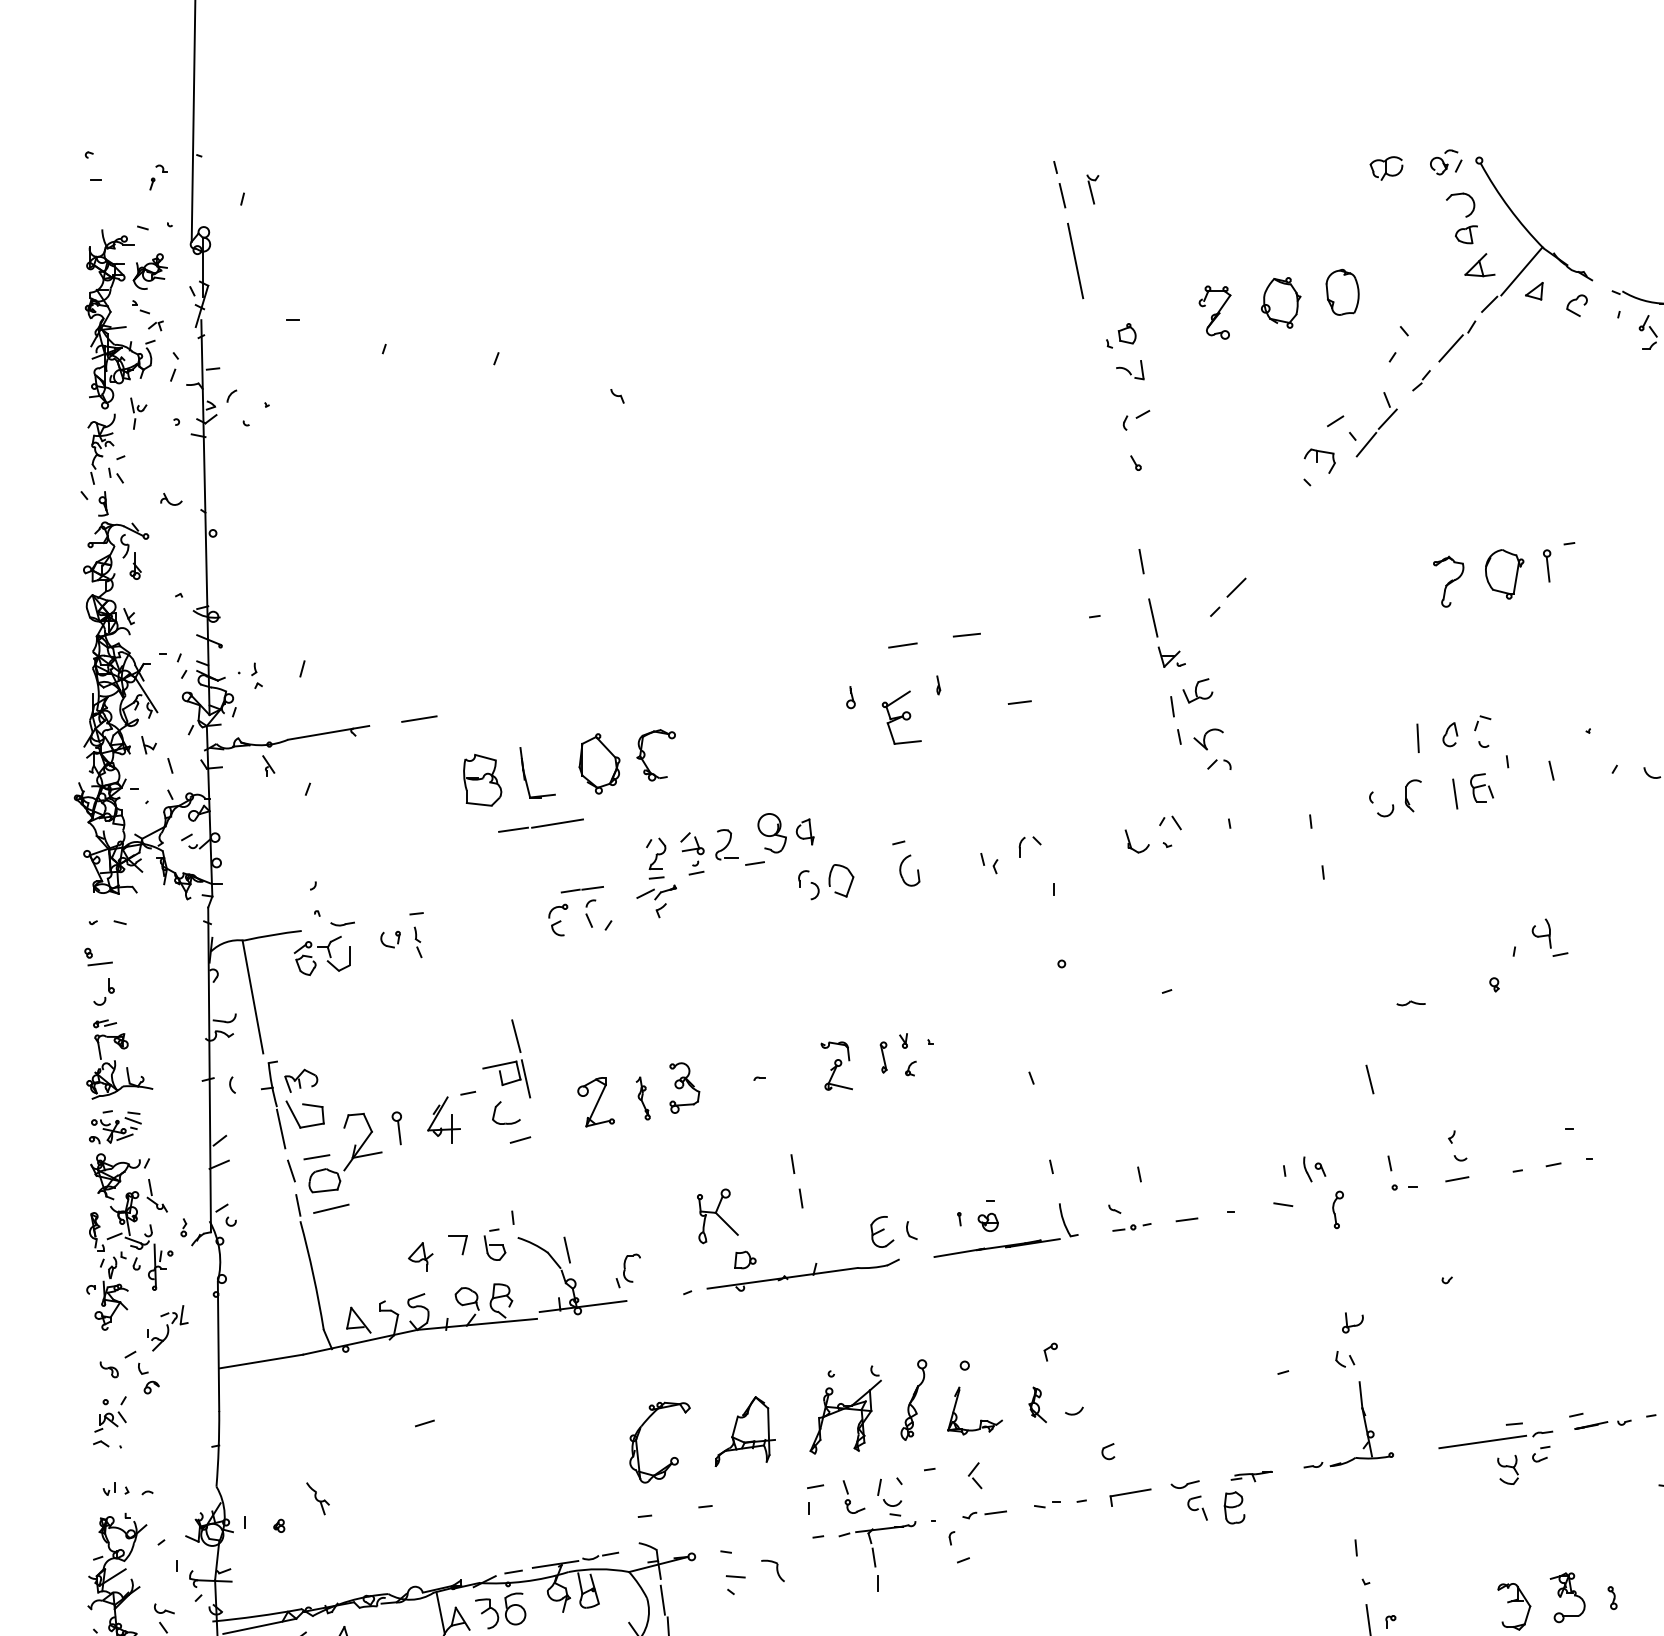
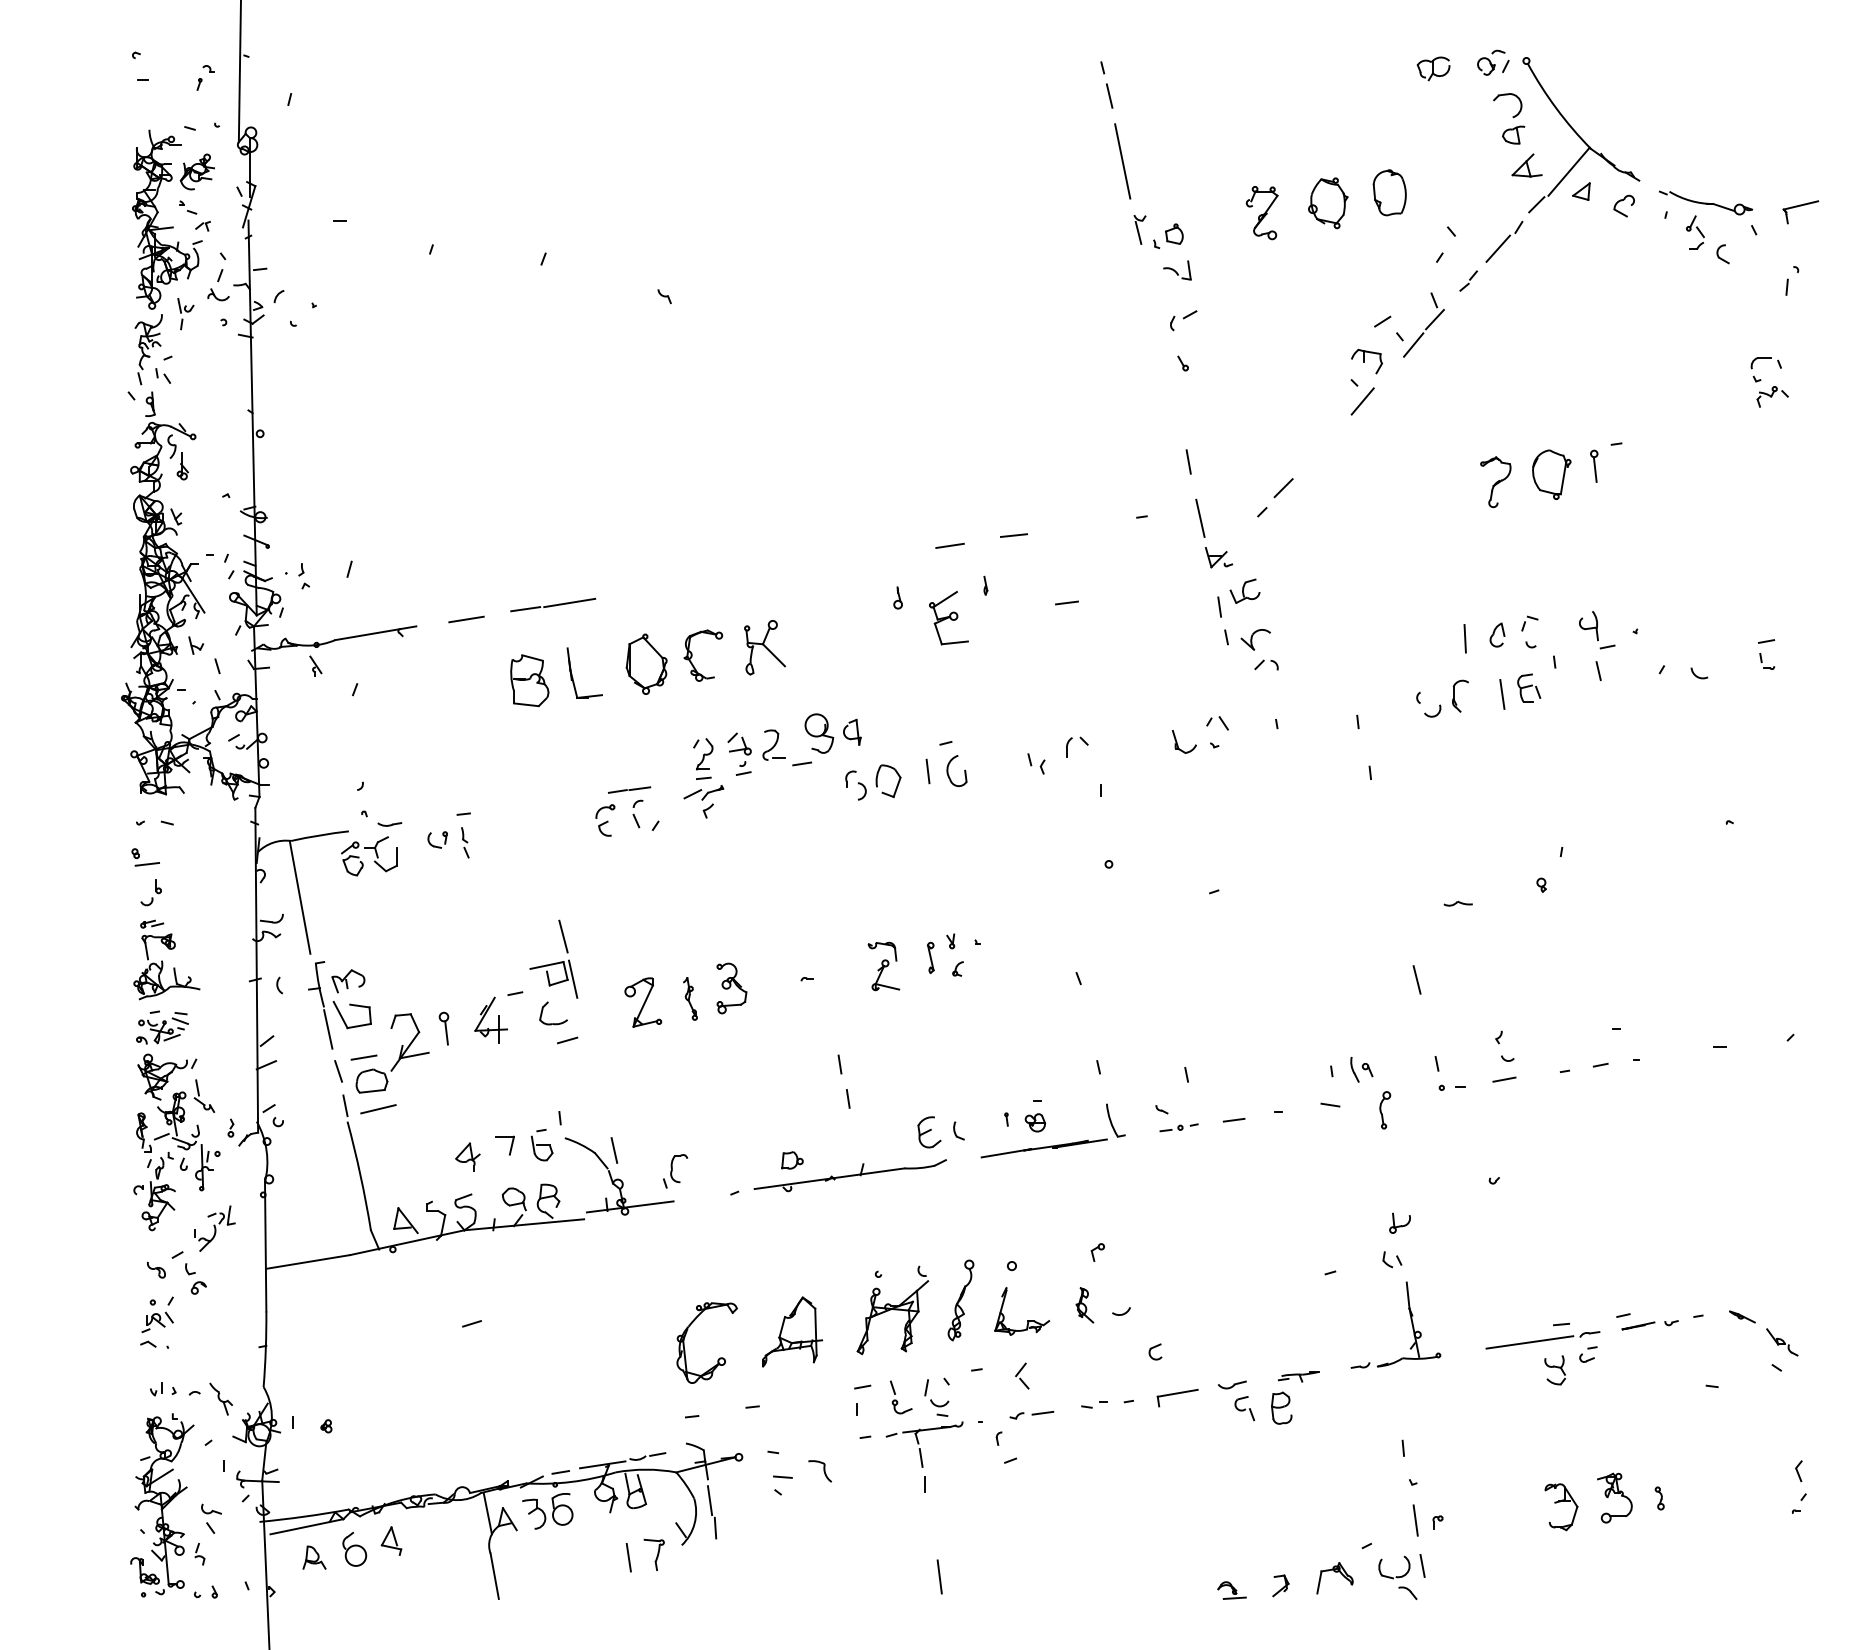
part: (1092, 189) -> (1139, 229), moved
part: (171, 499) -> (218, 294), moved
line: (1315, 501) -> (1362, 401), added
line: (541, 825) -> (553, 604), moved
line: (880, 871) -> (927, 771), added
part: (1550, 938) -> (1597, 630), moved
part: (718, 1216) -> (765, 647), moved
part: (317, 1498) -> (220, 1398), moved

